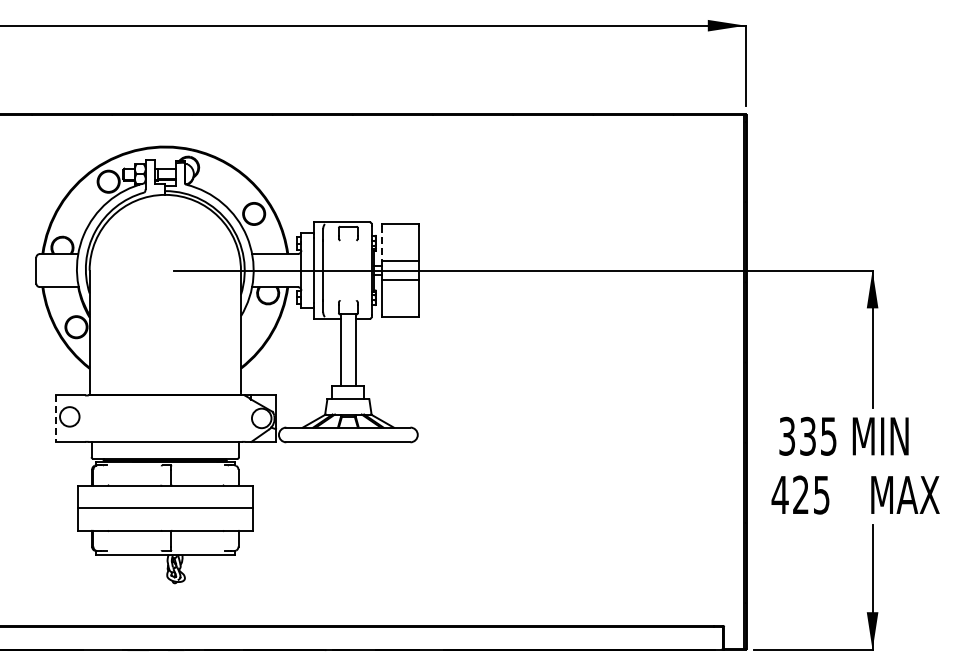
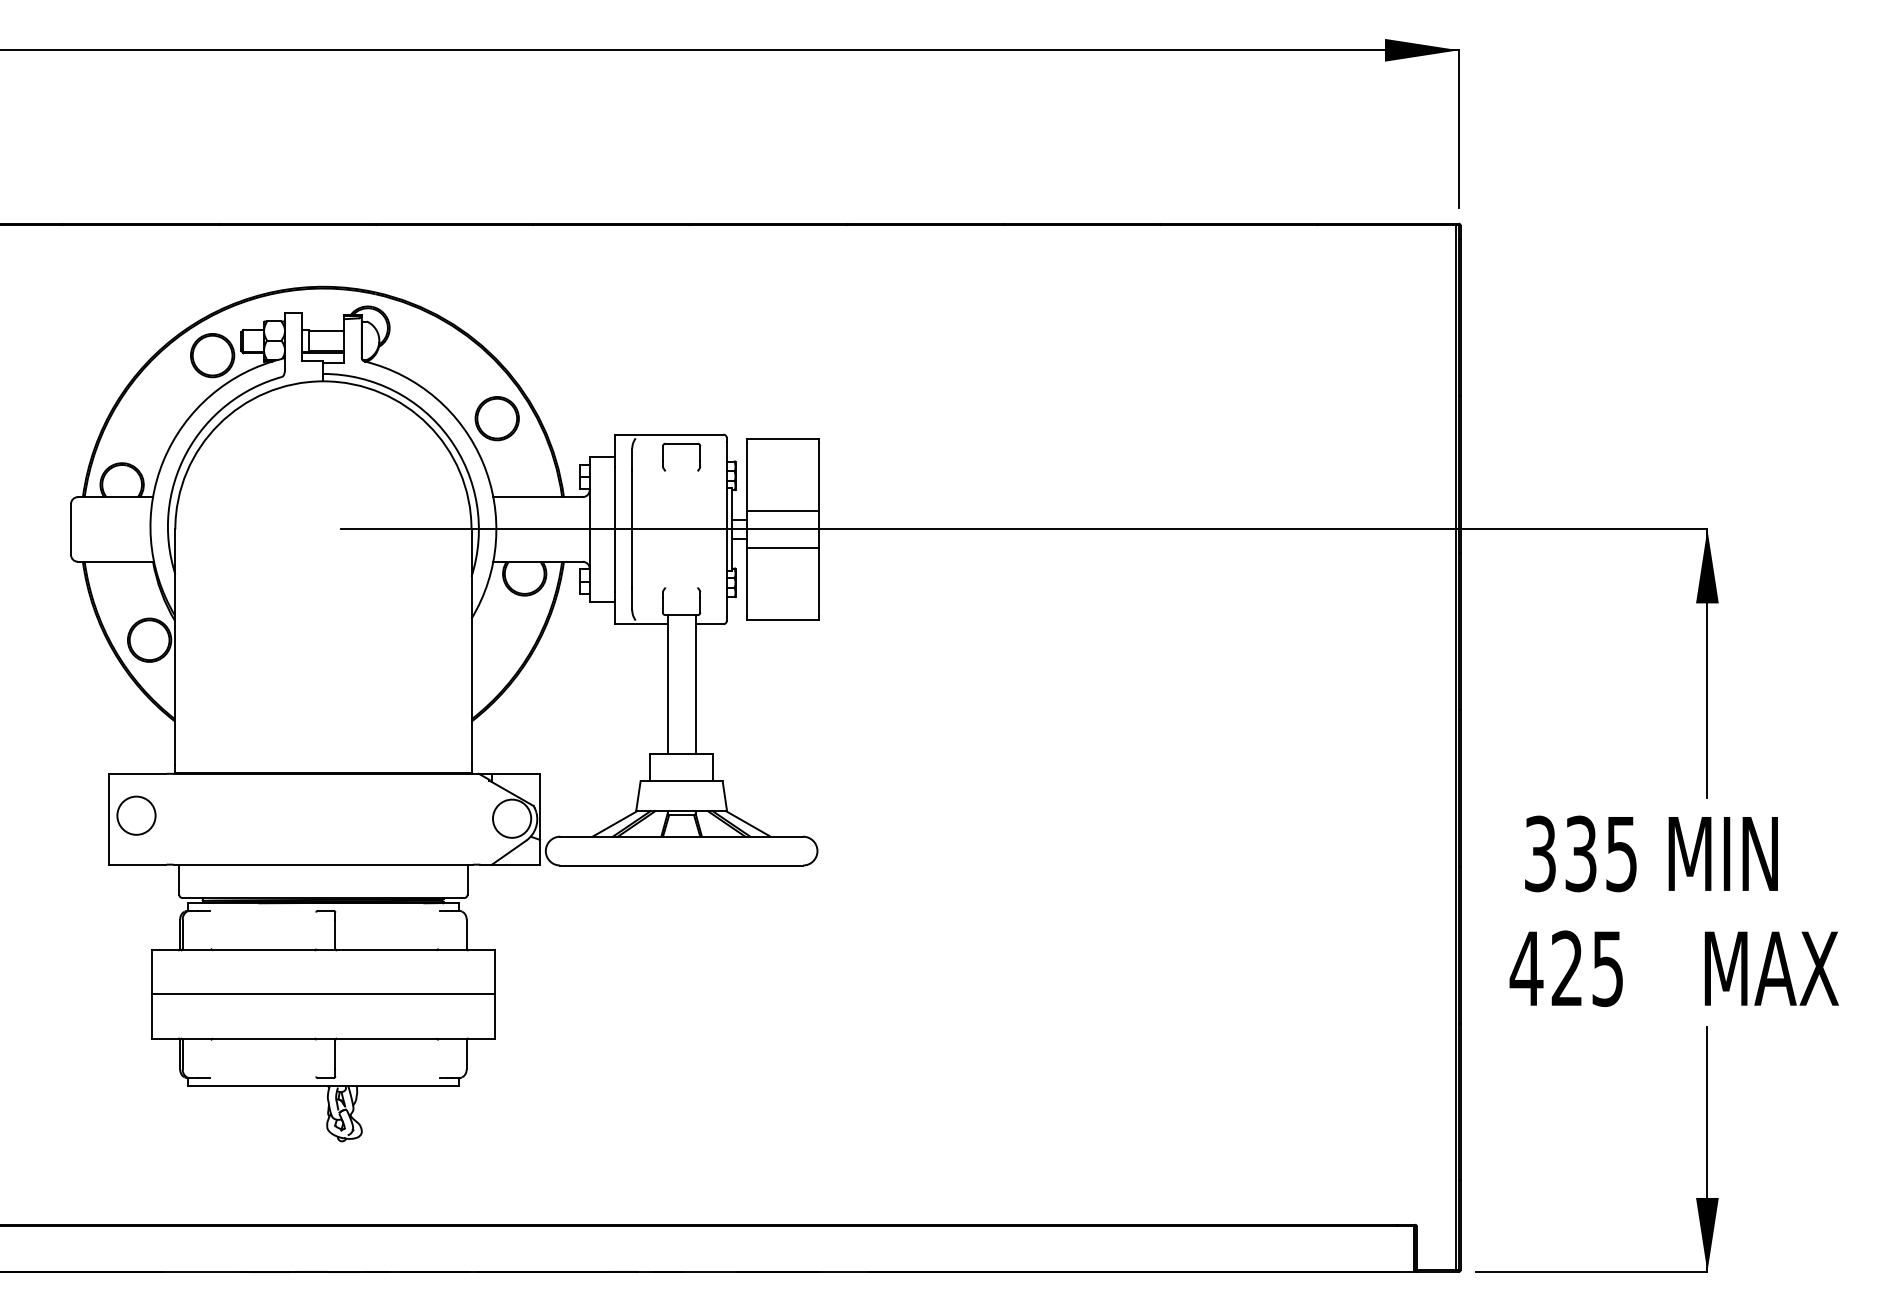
line: (381, 244) -> (746, 478), dashed -> solid
line: (55, 419) -> (108, 820), dashed -> solid

